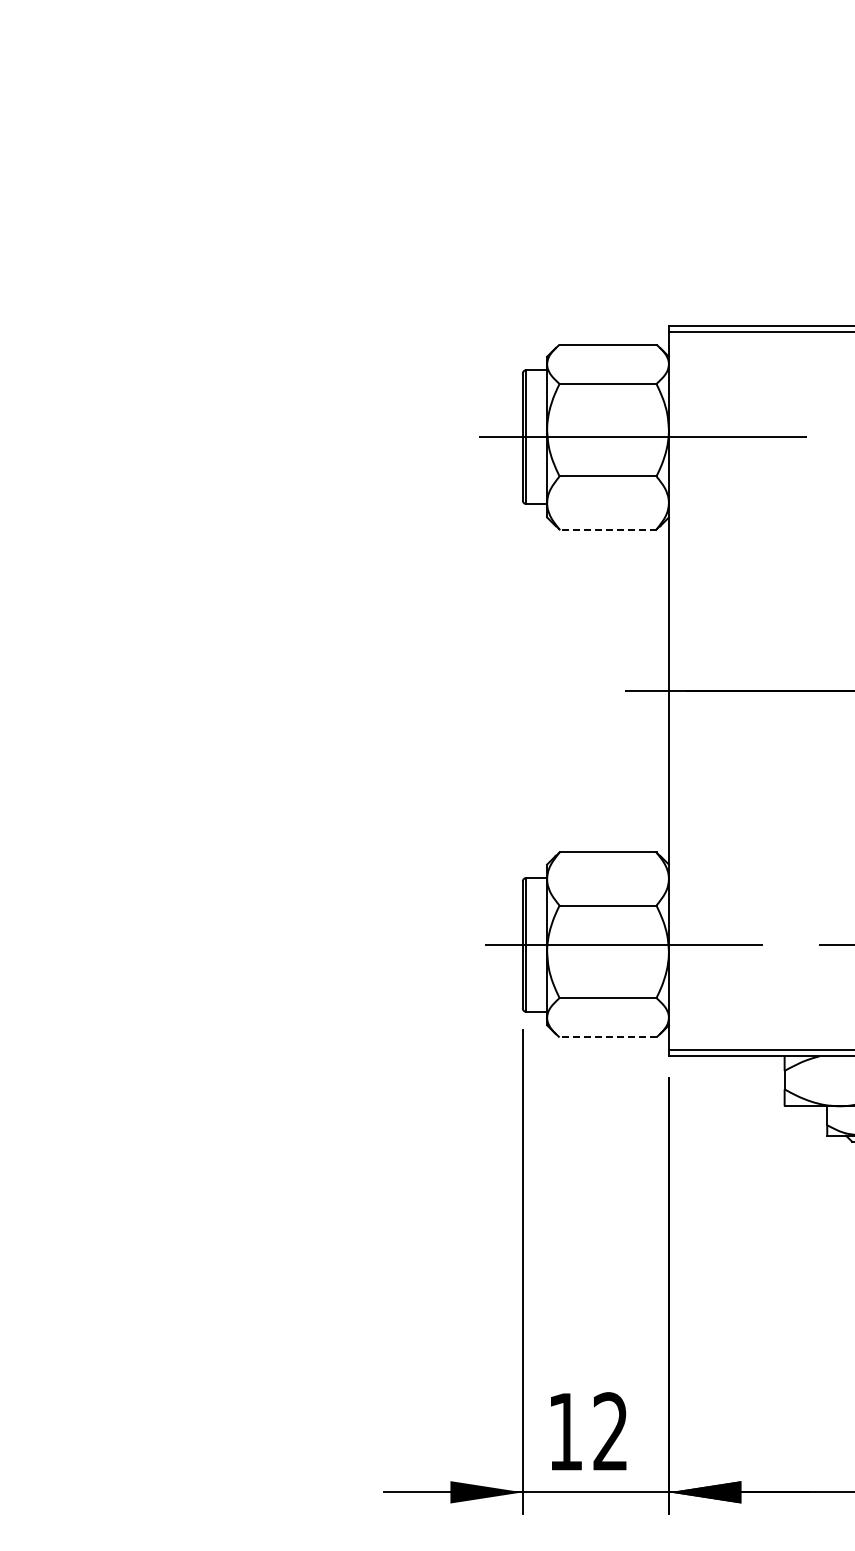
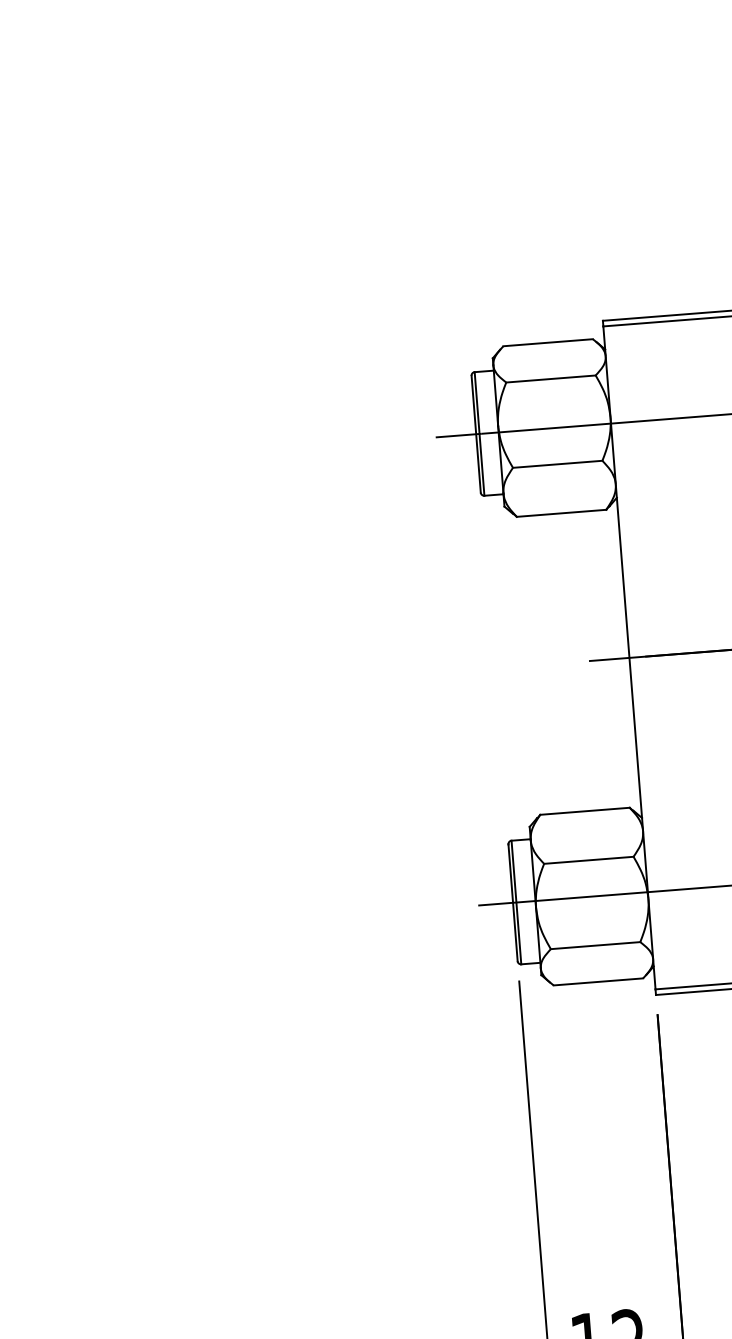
line: (607, 529) -> (561, 513), dashed -> solid
line: (607, 1037) -> (597, 982), dashed -> solid

